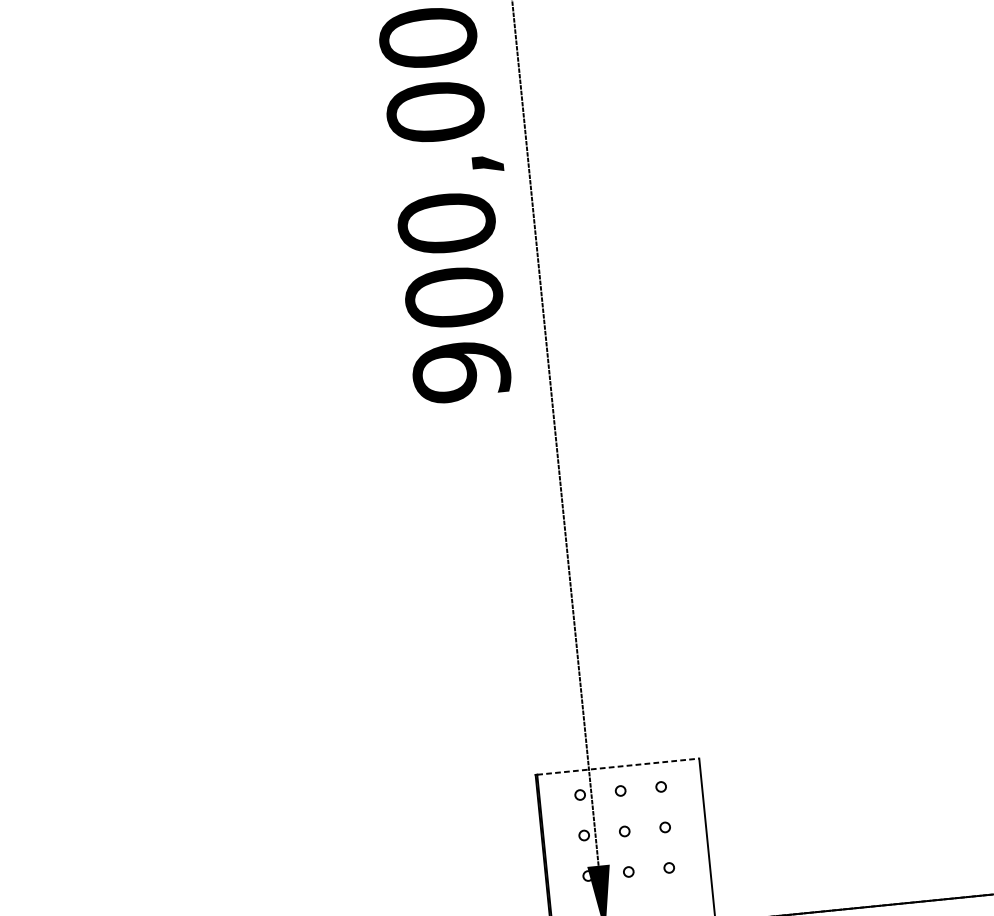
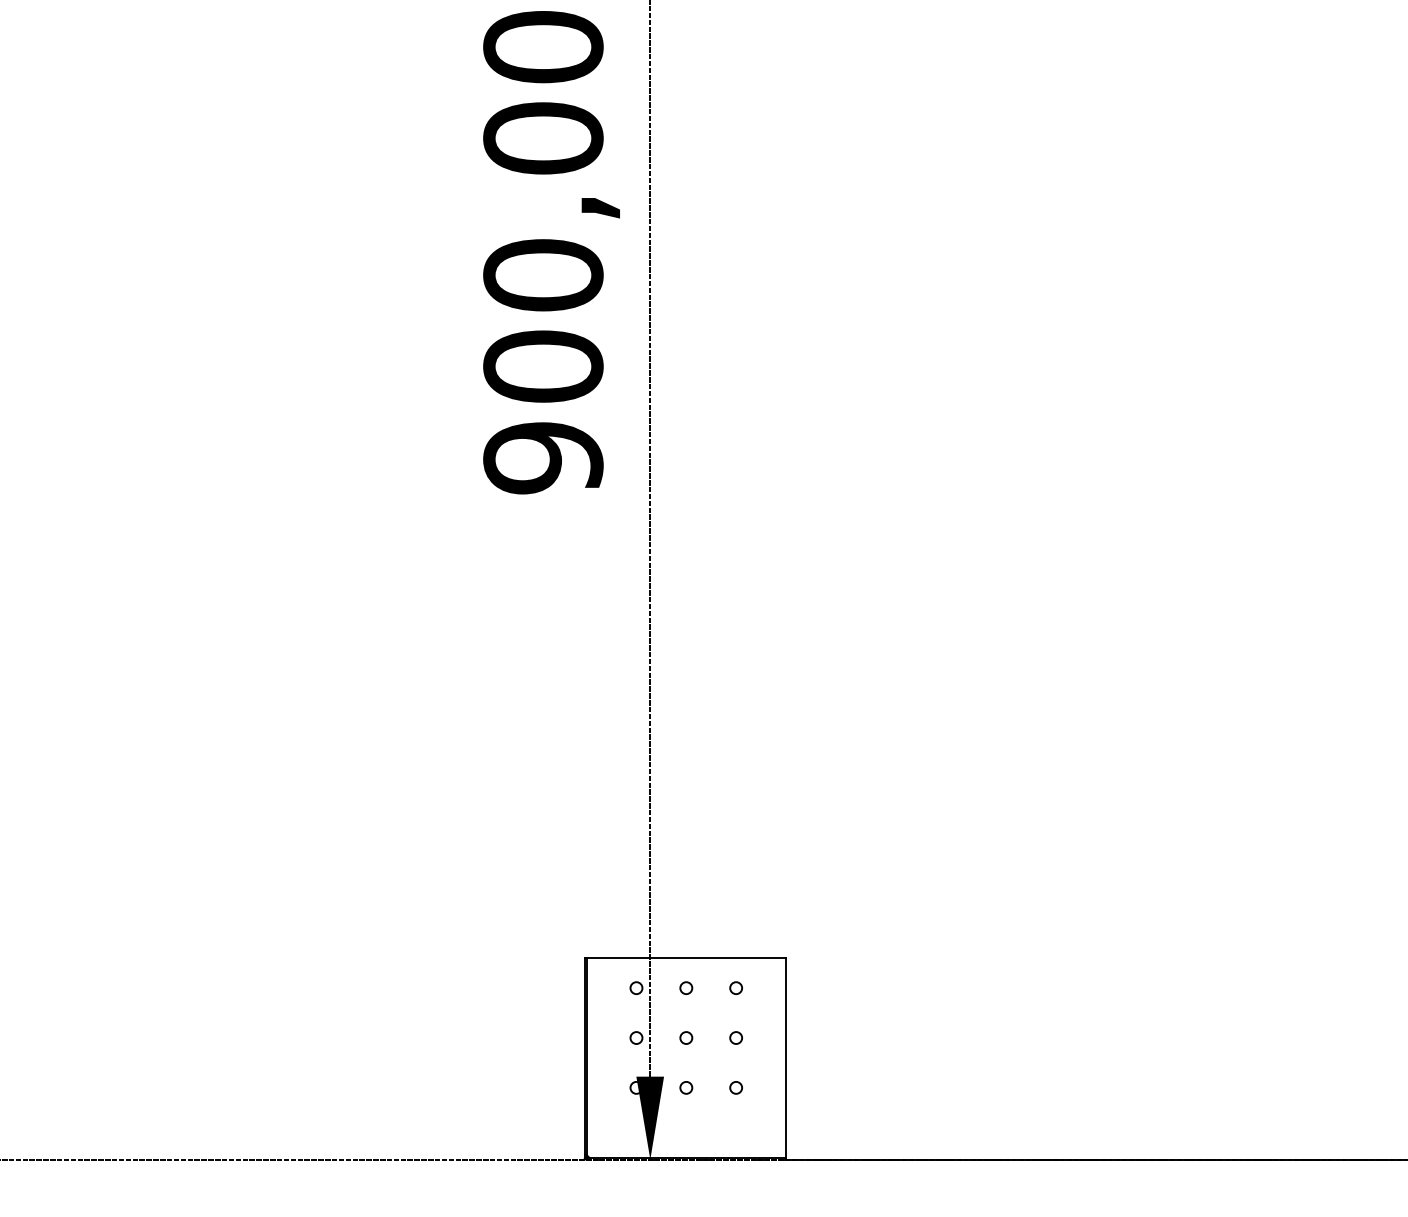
line: (618, 766) -> (686, 958), dashed -> solid

